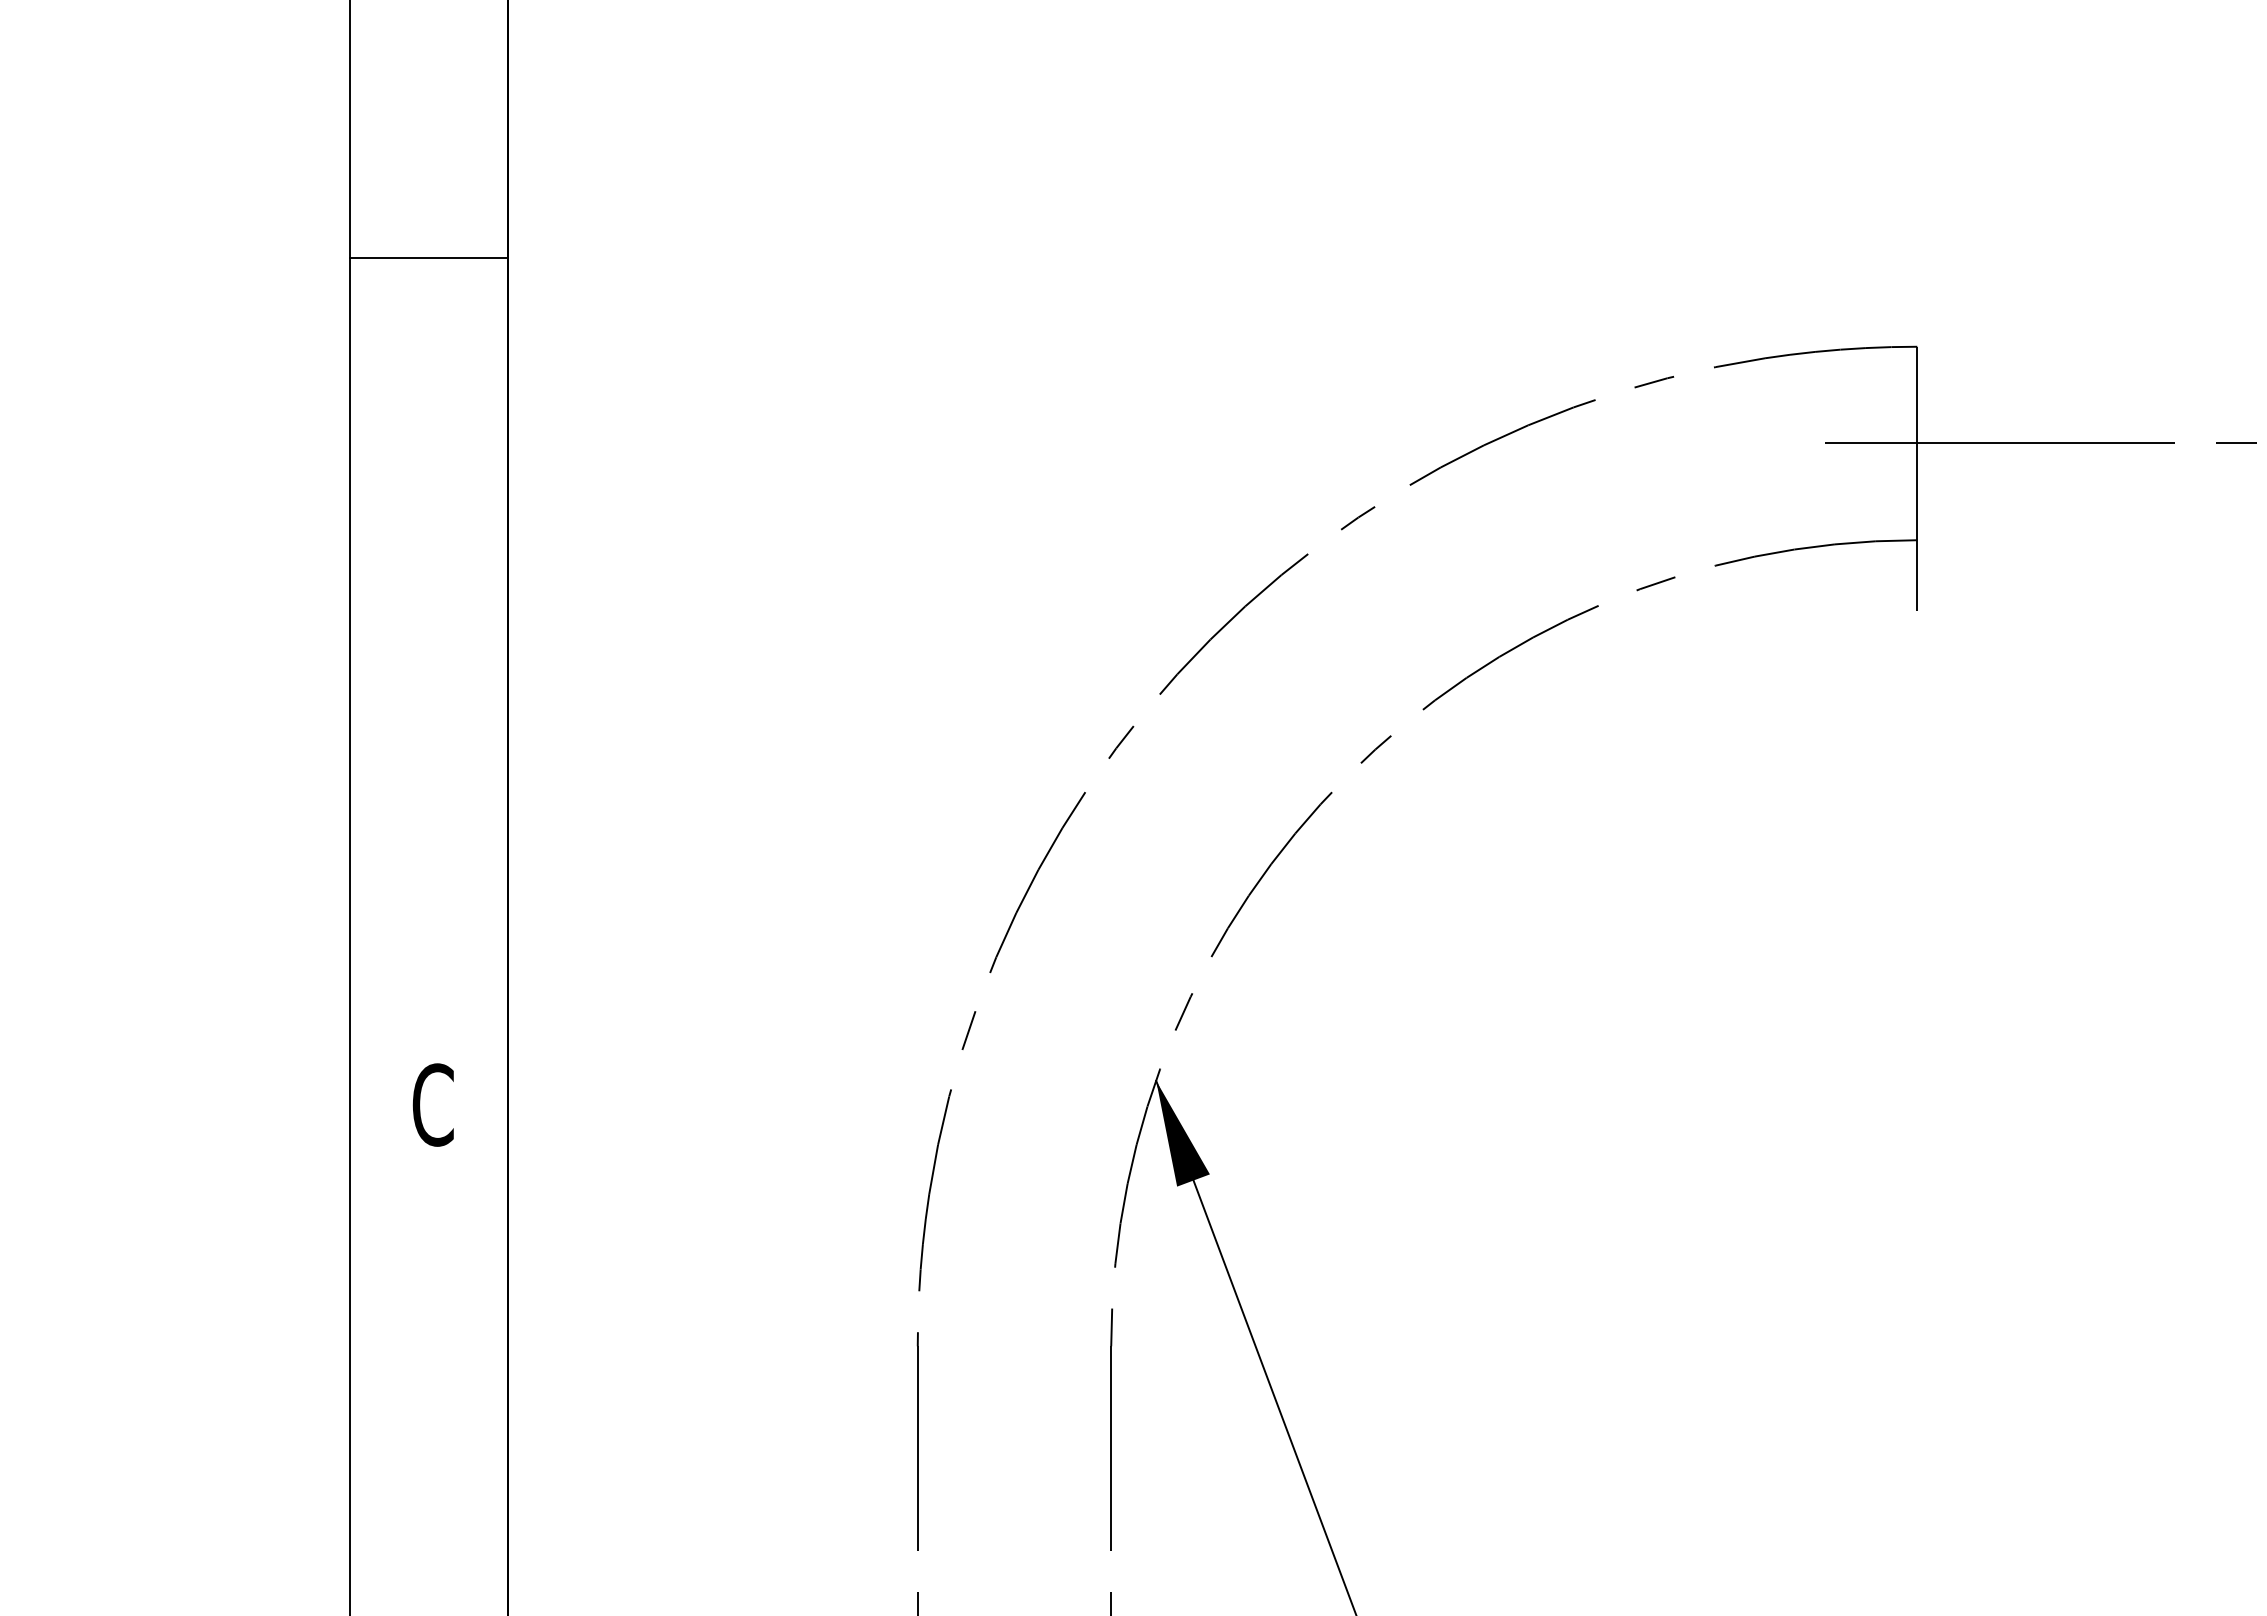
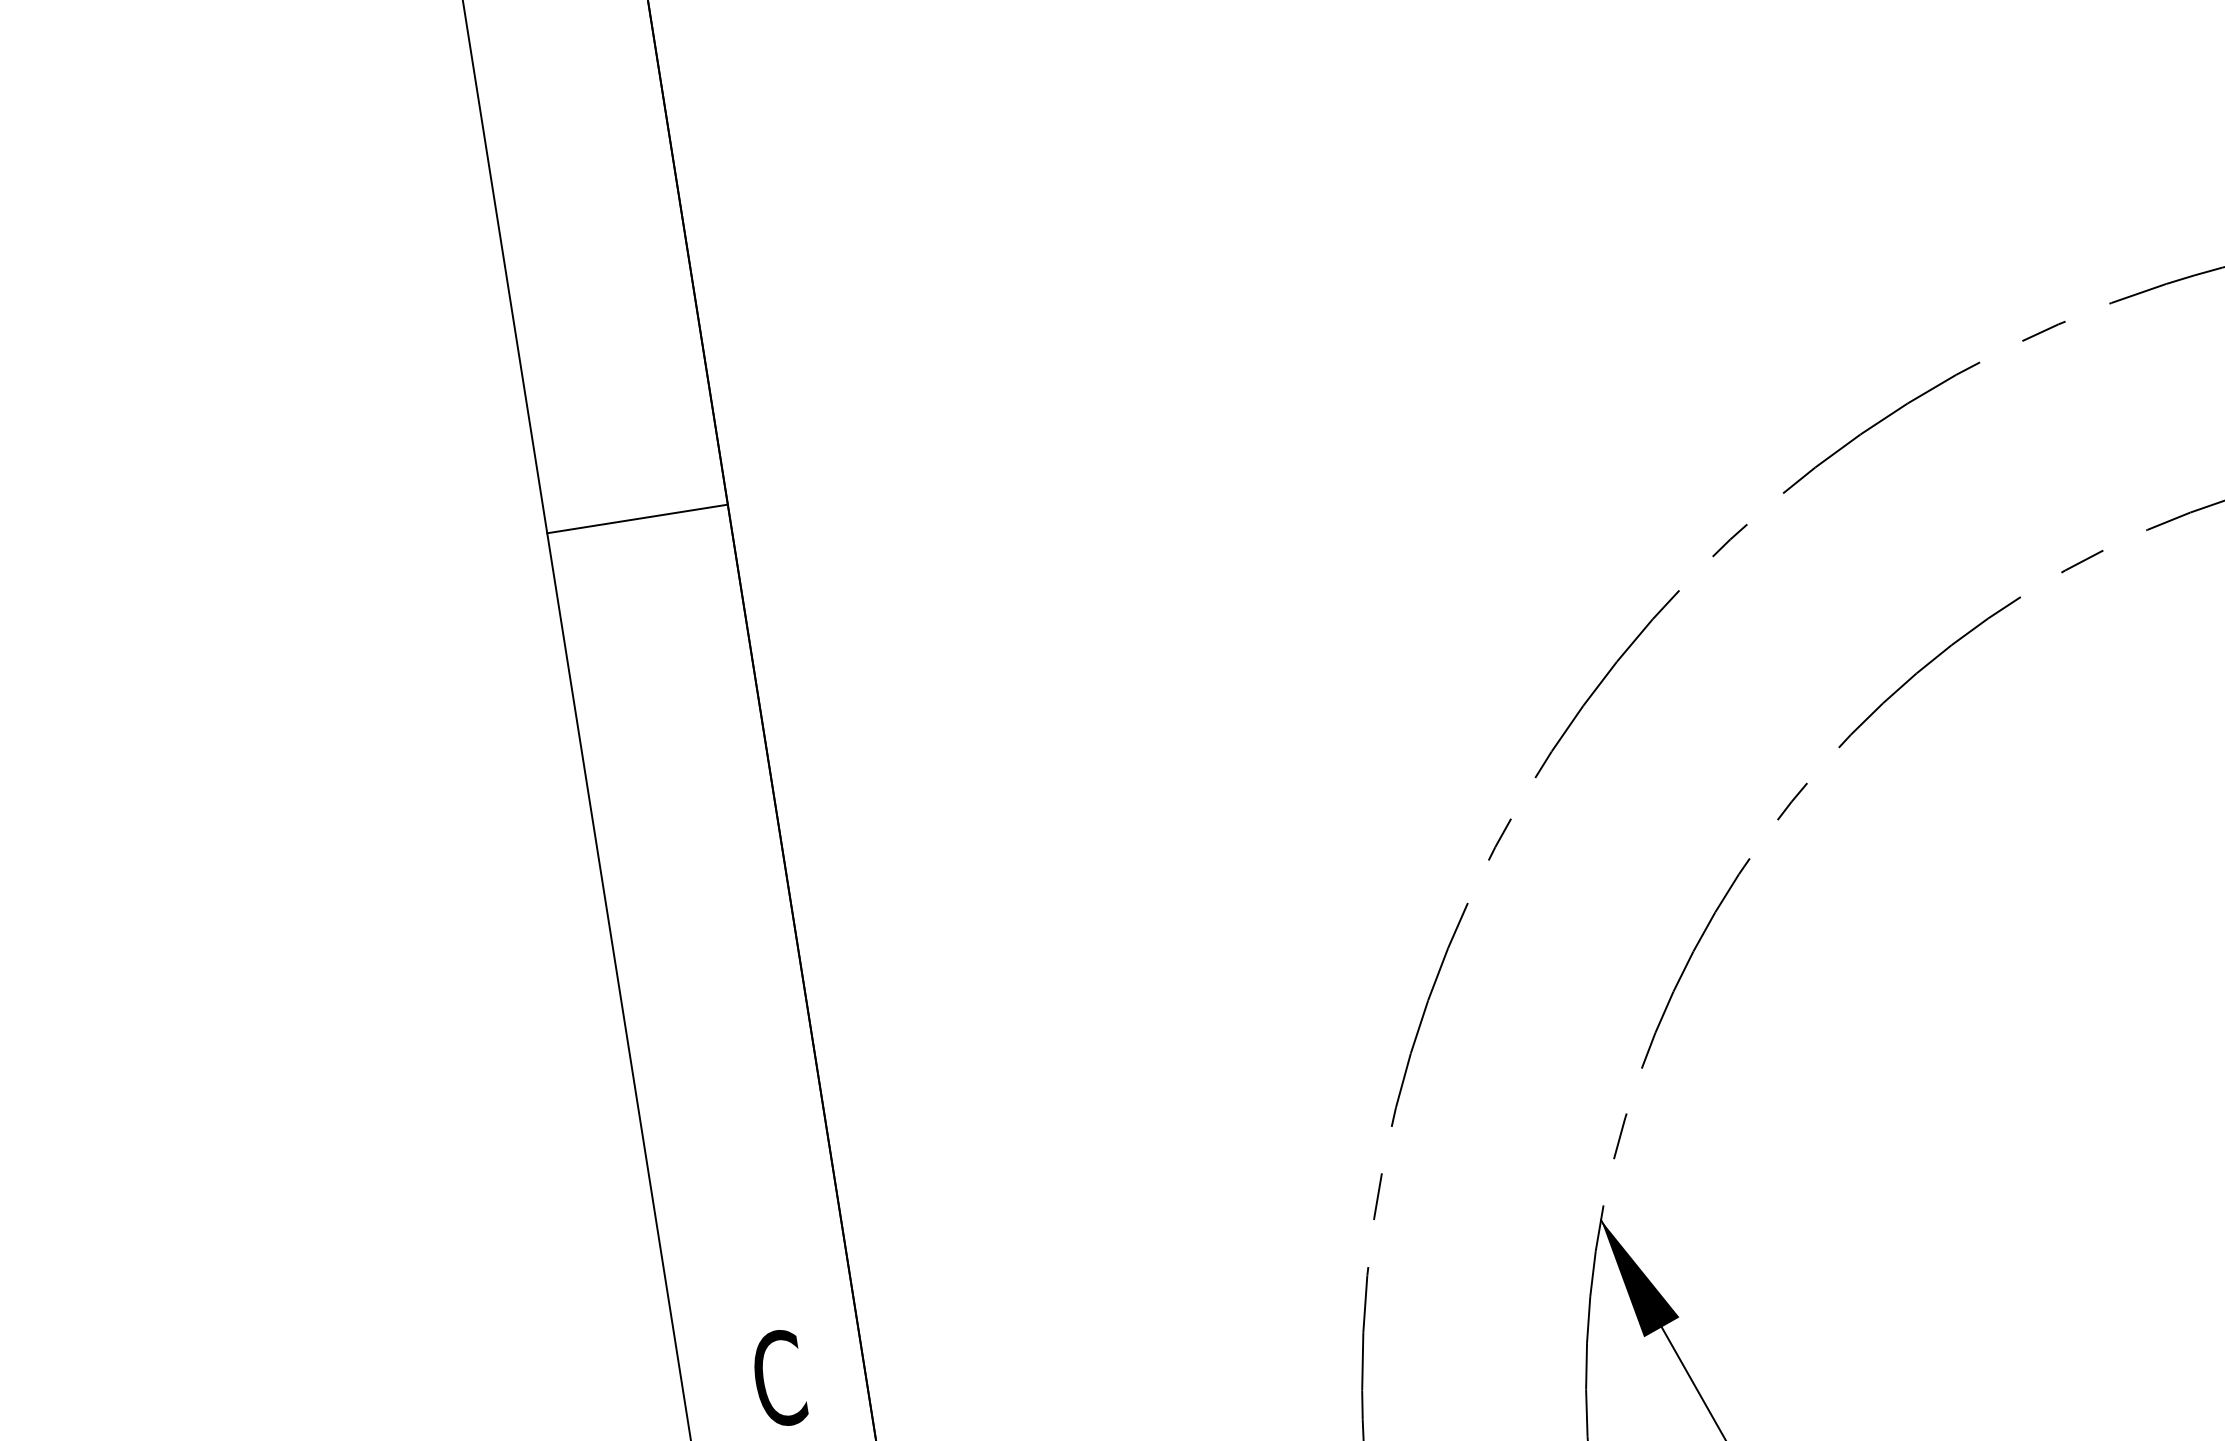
line: (428, 258) -> (637, 519), moved

